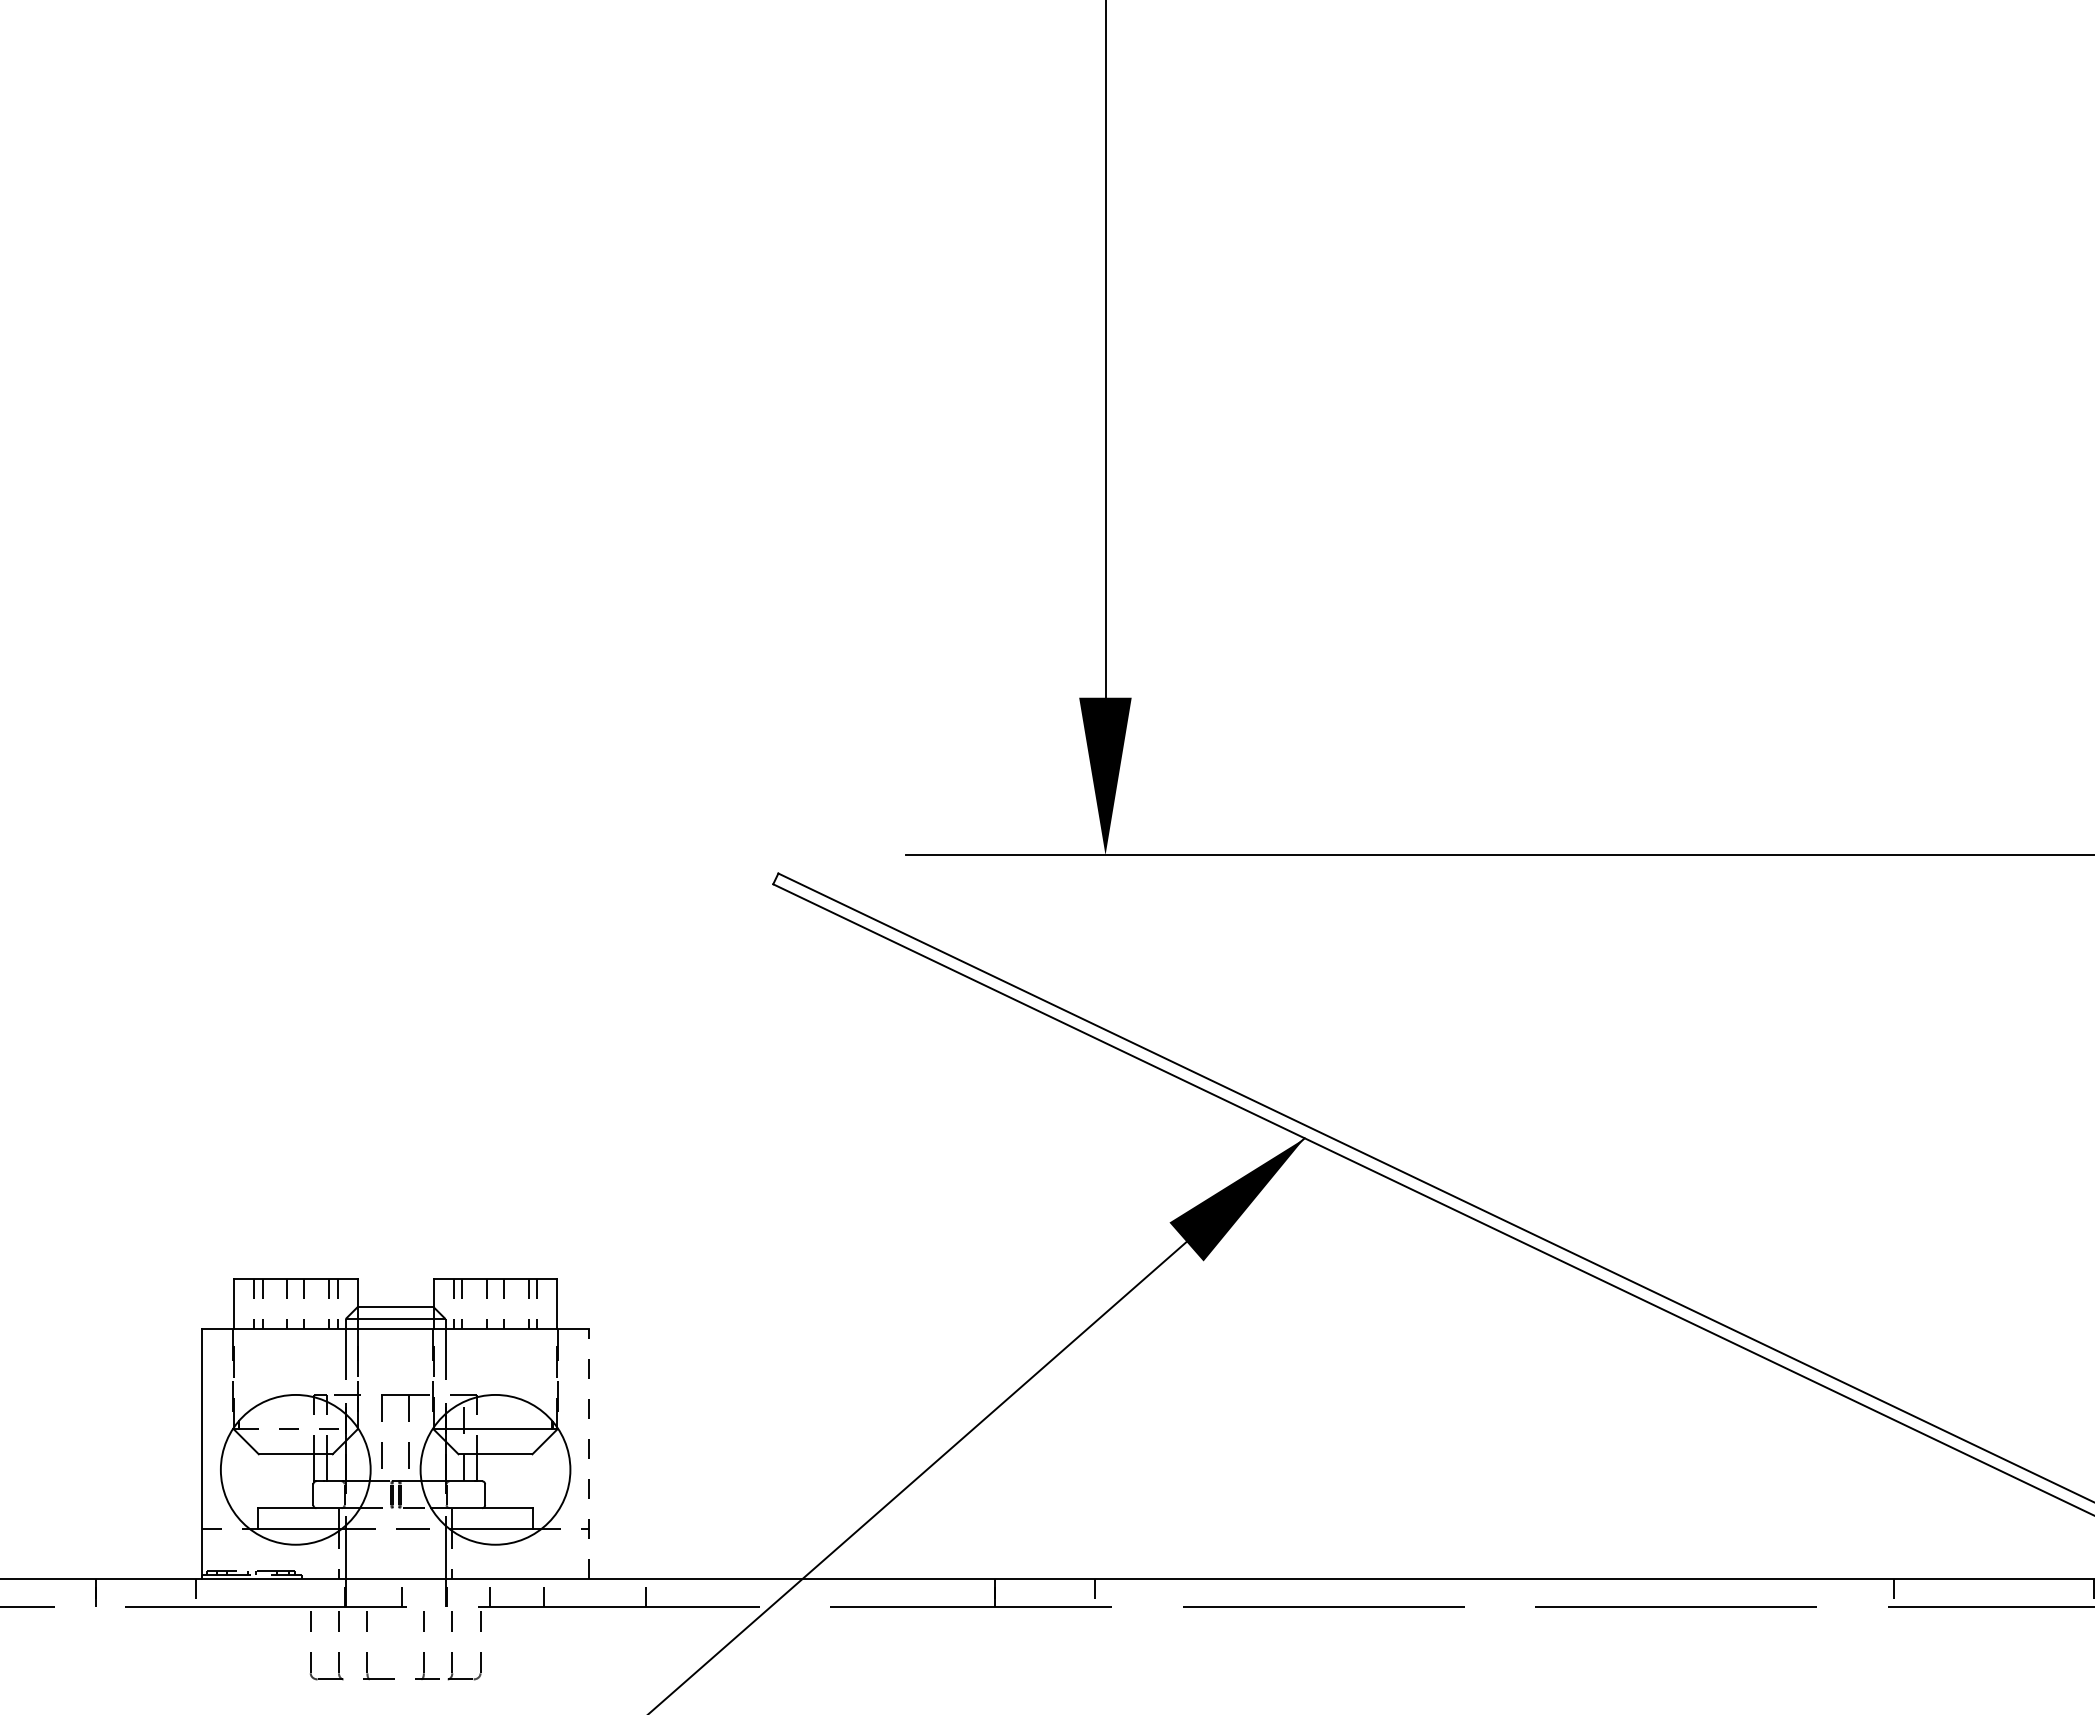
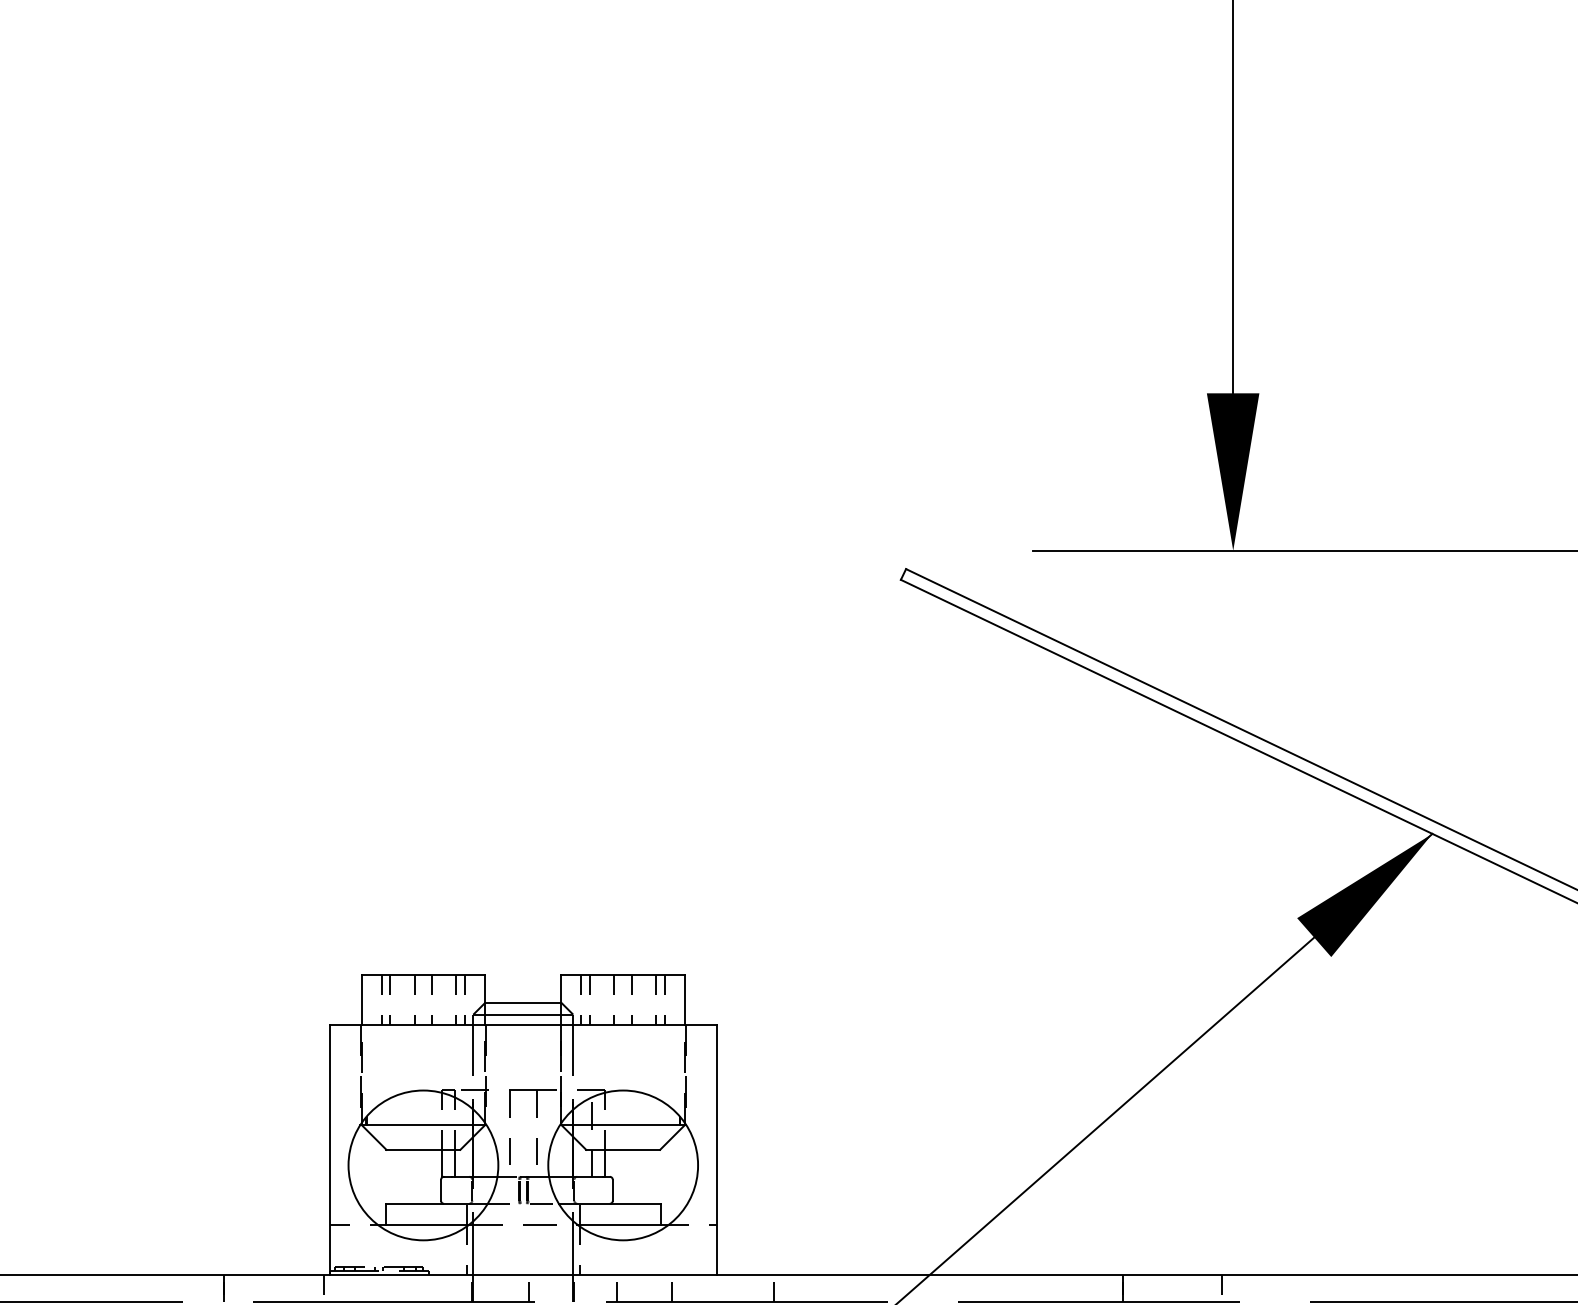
line: (298, 1429) -> (426, 1125), dashed -> solid
line: (589, 1454) -> (717, 1150), dashed -> solid

